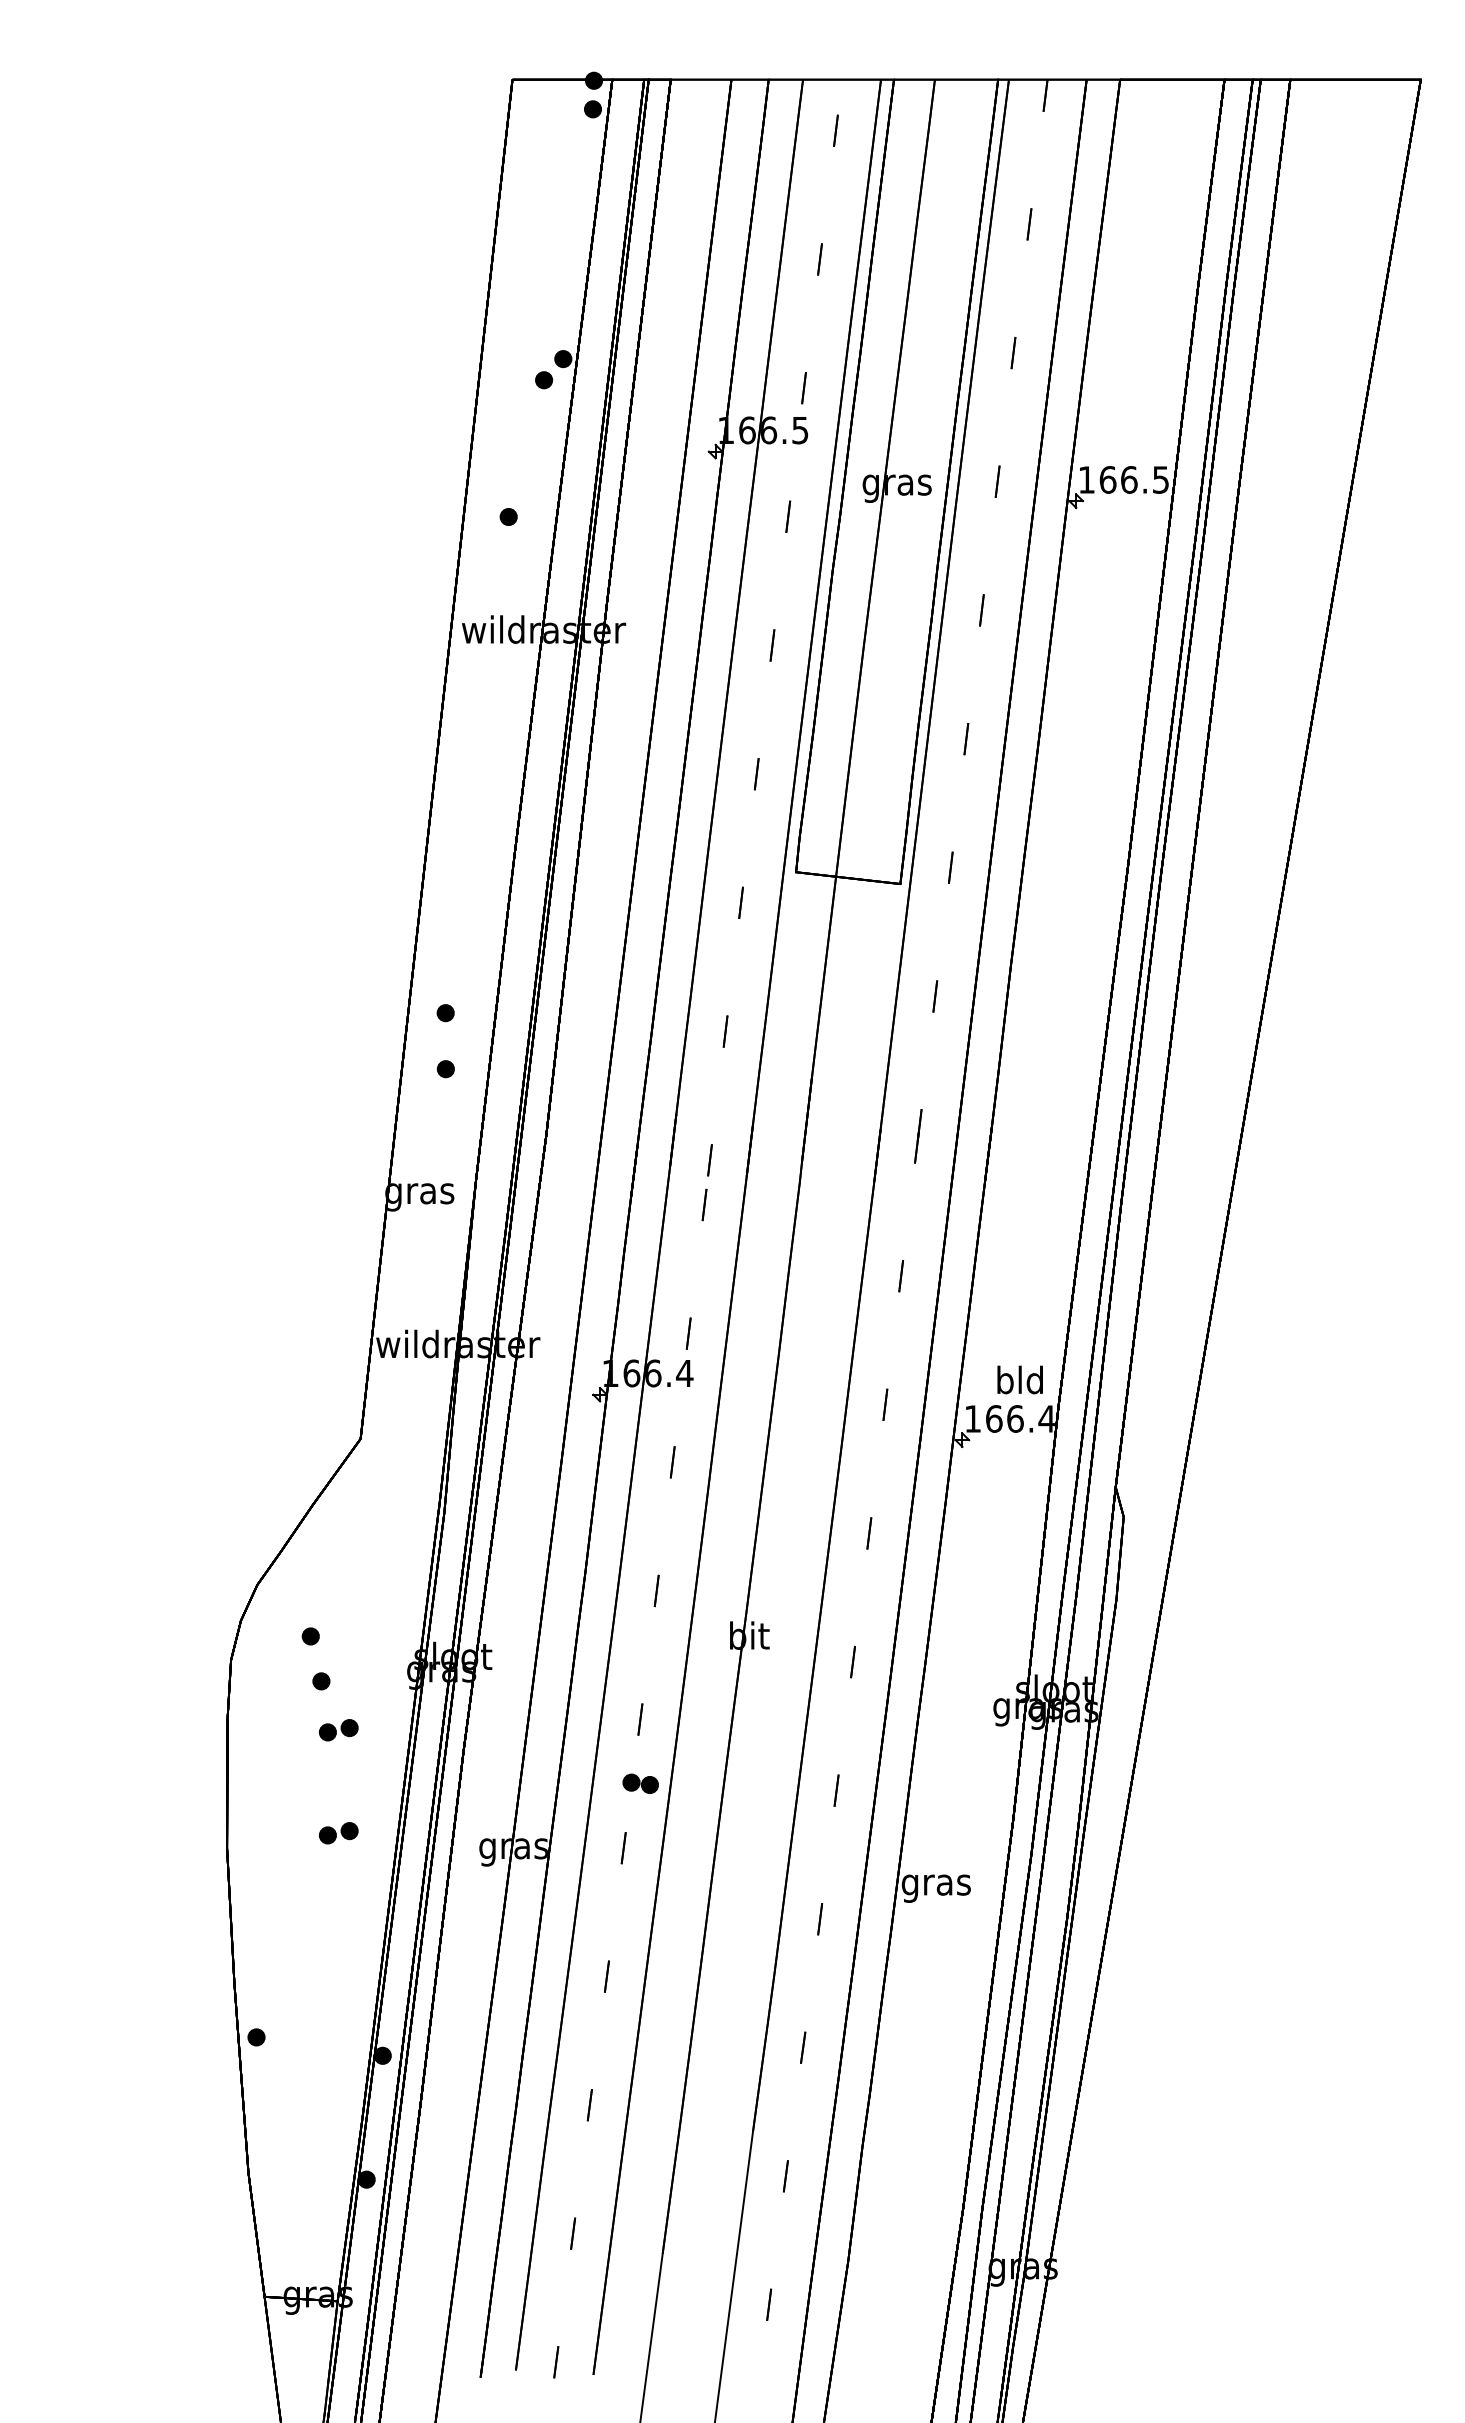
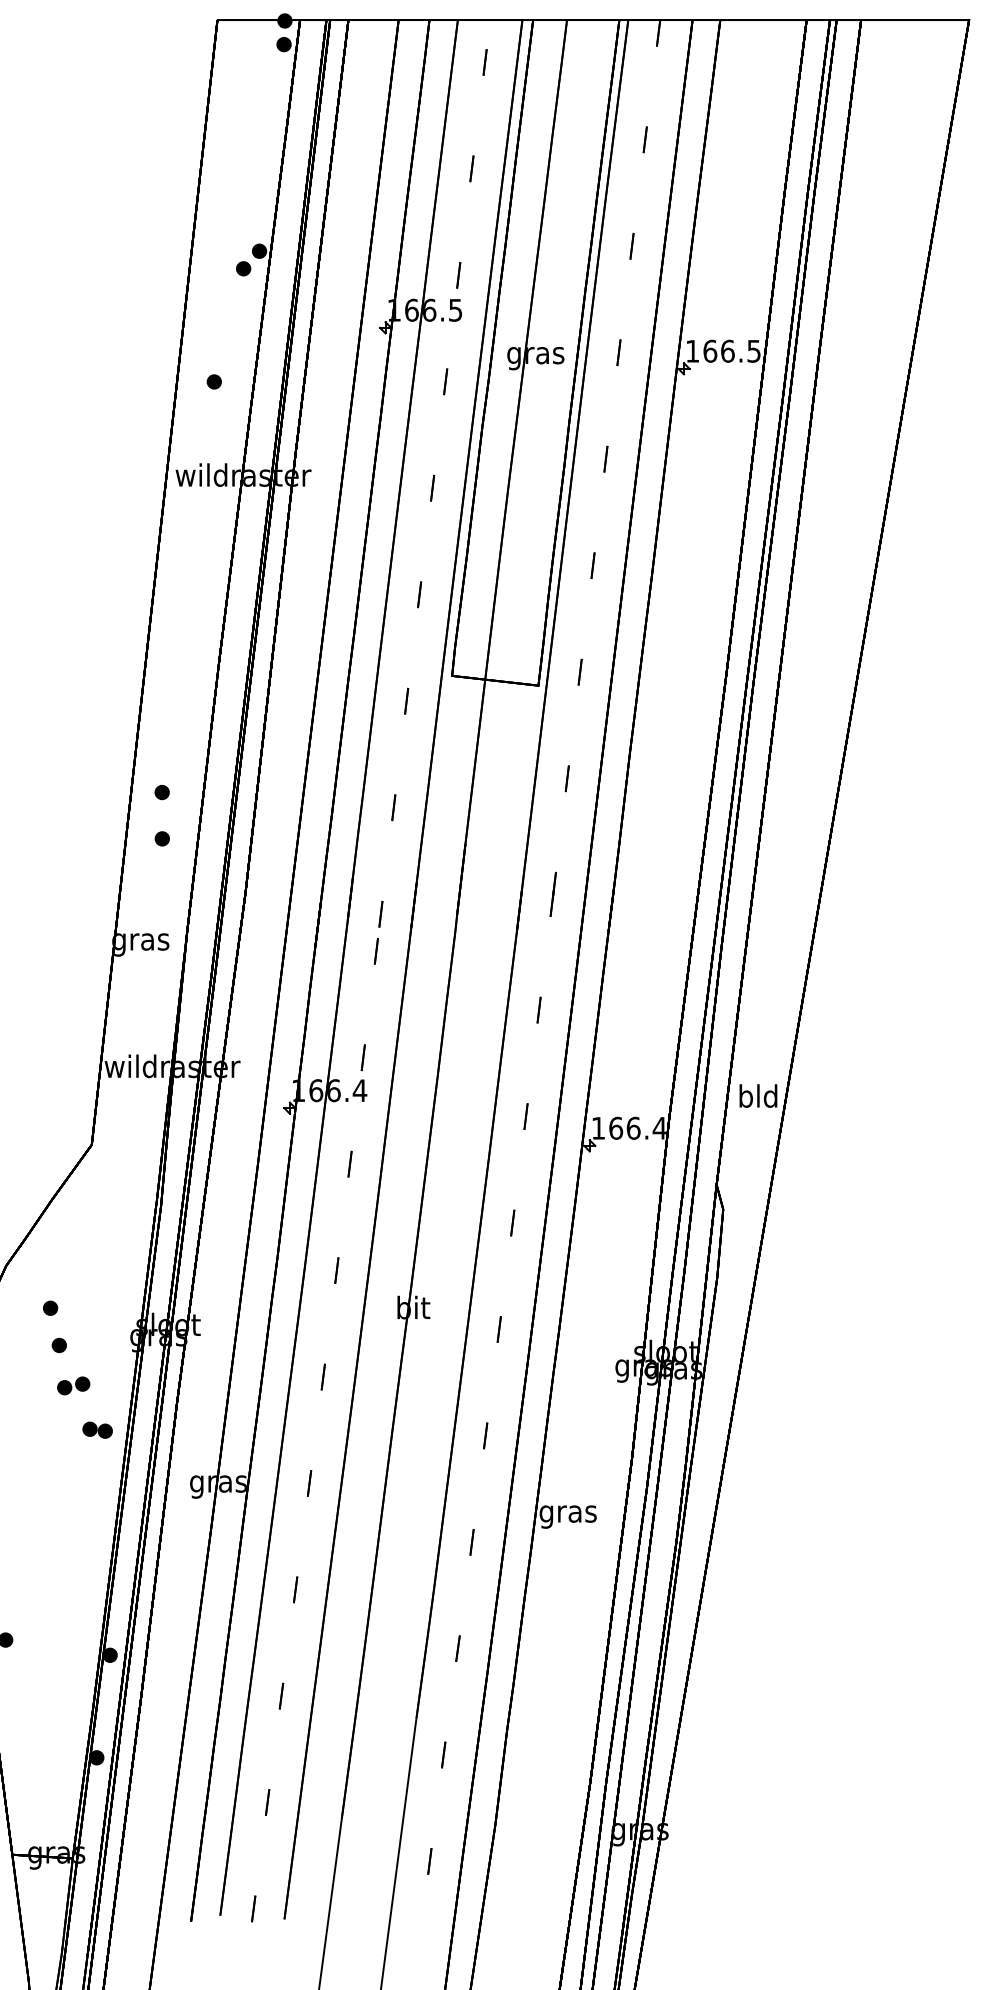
text: (1019, 1379) -> (757, 1095), moved
part: (640, 1783) -> (97, 1429), moved
part: (338, 1833) -> (73, 1471), removed

